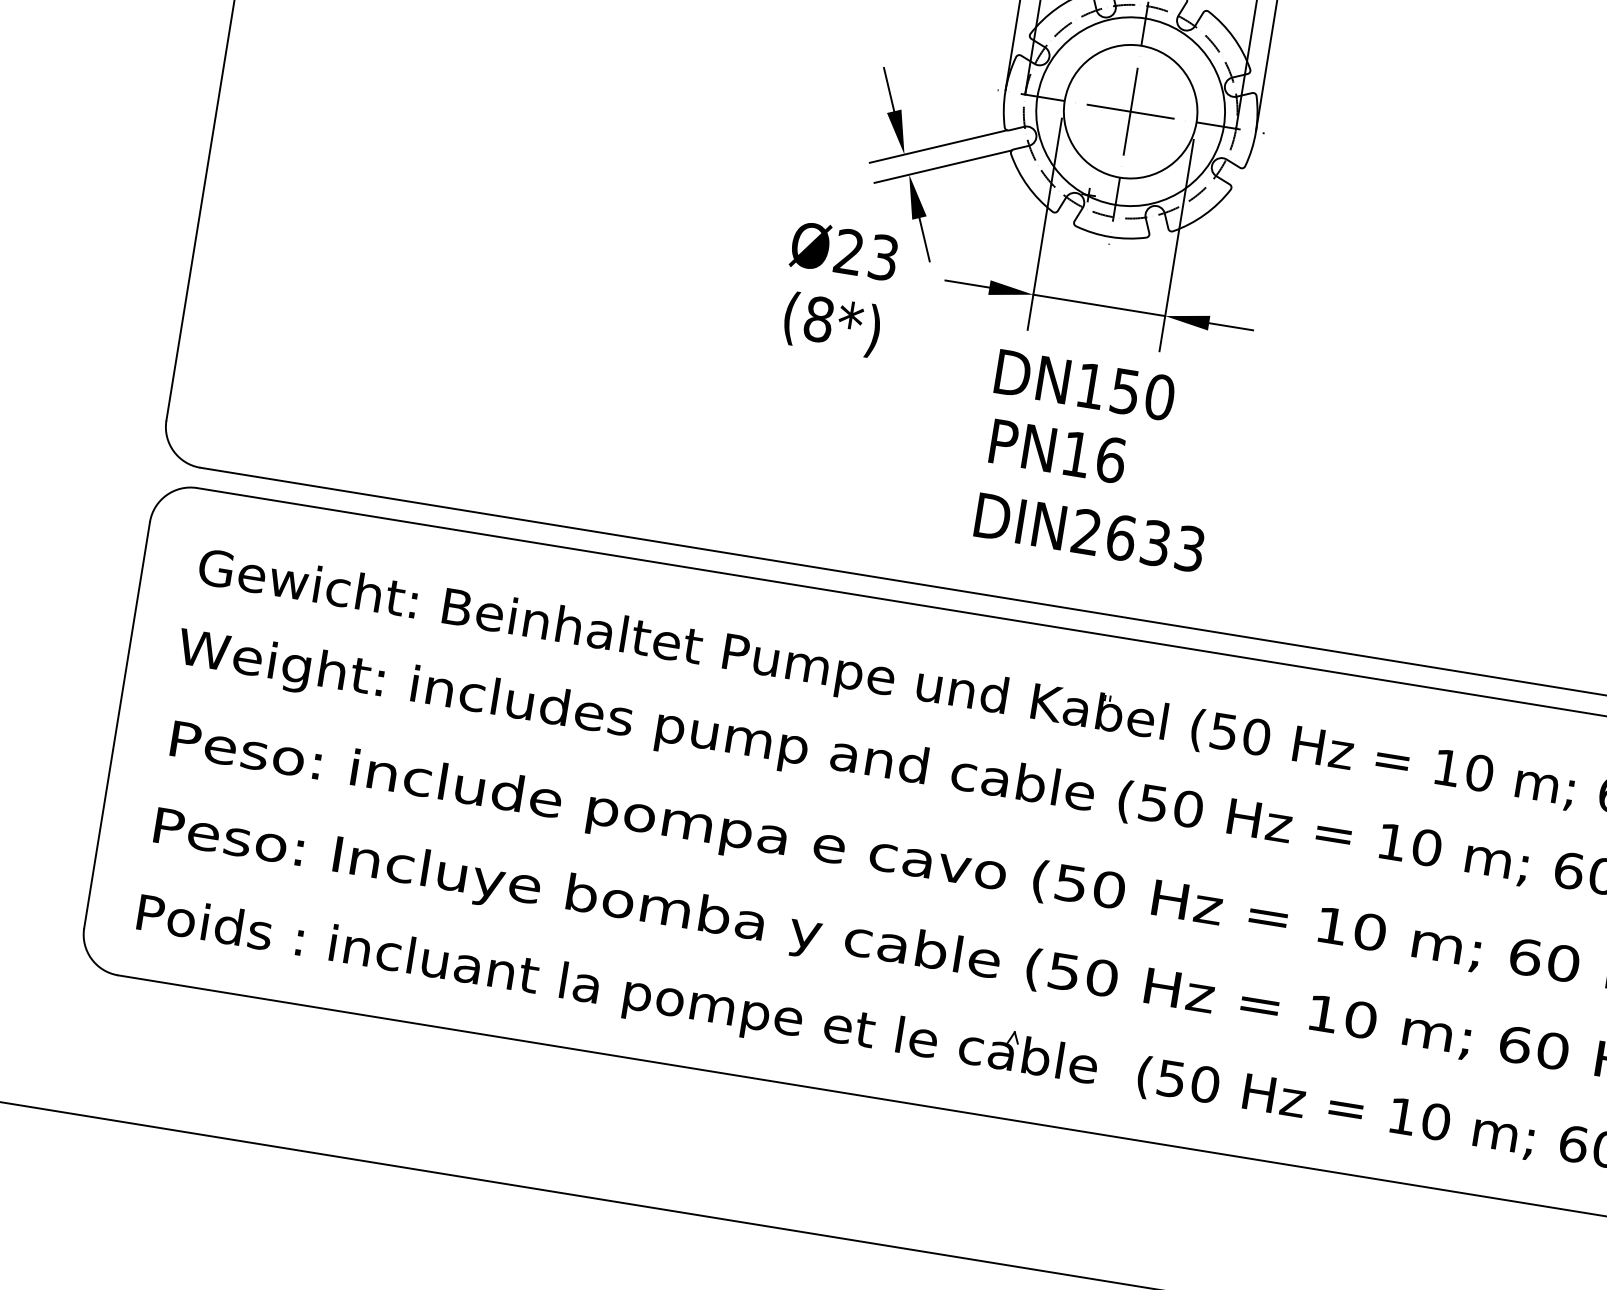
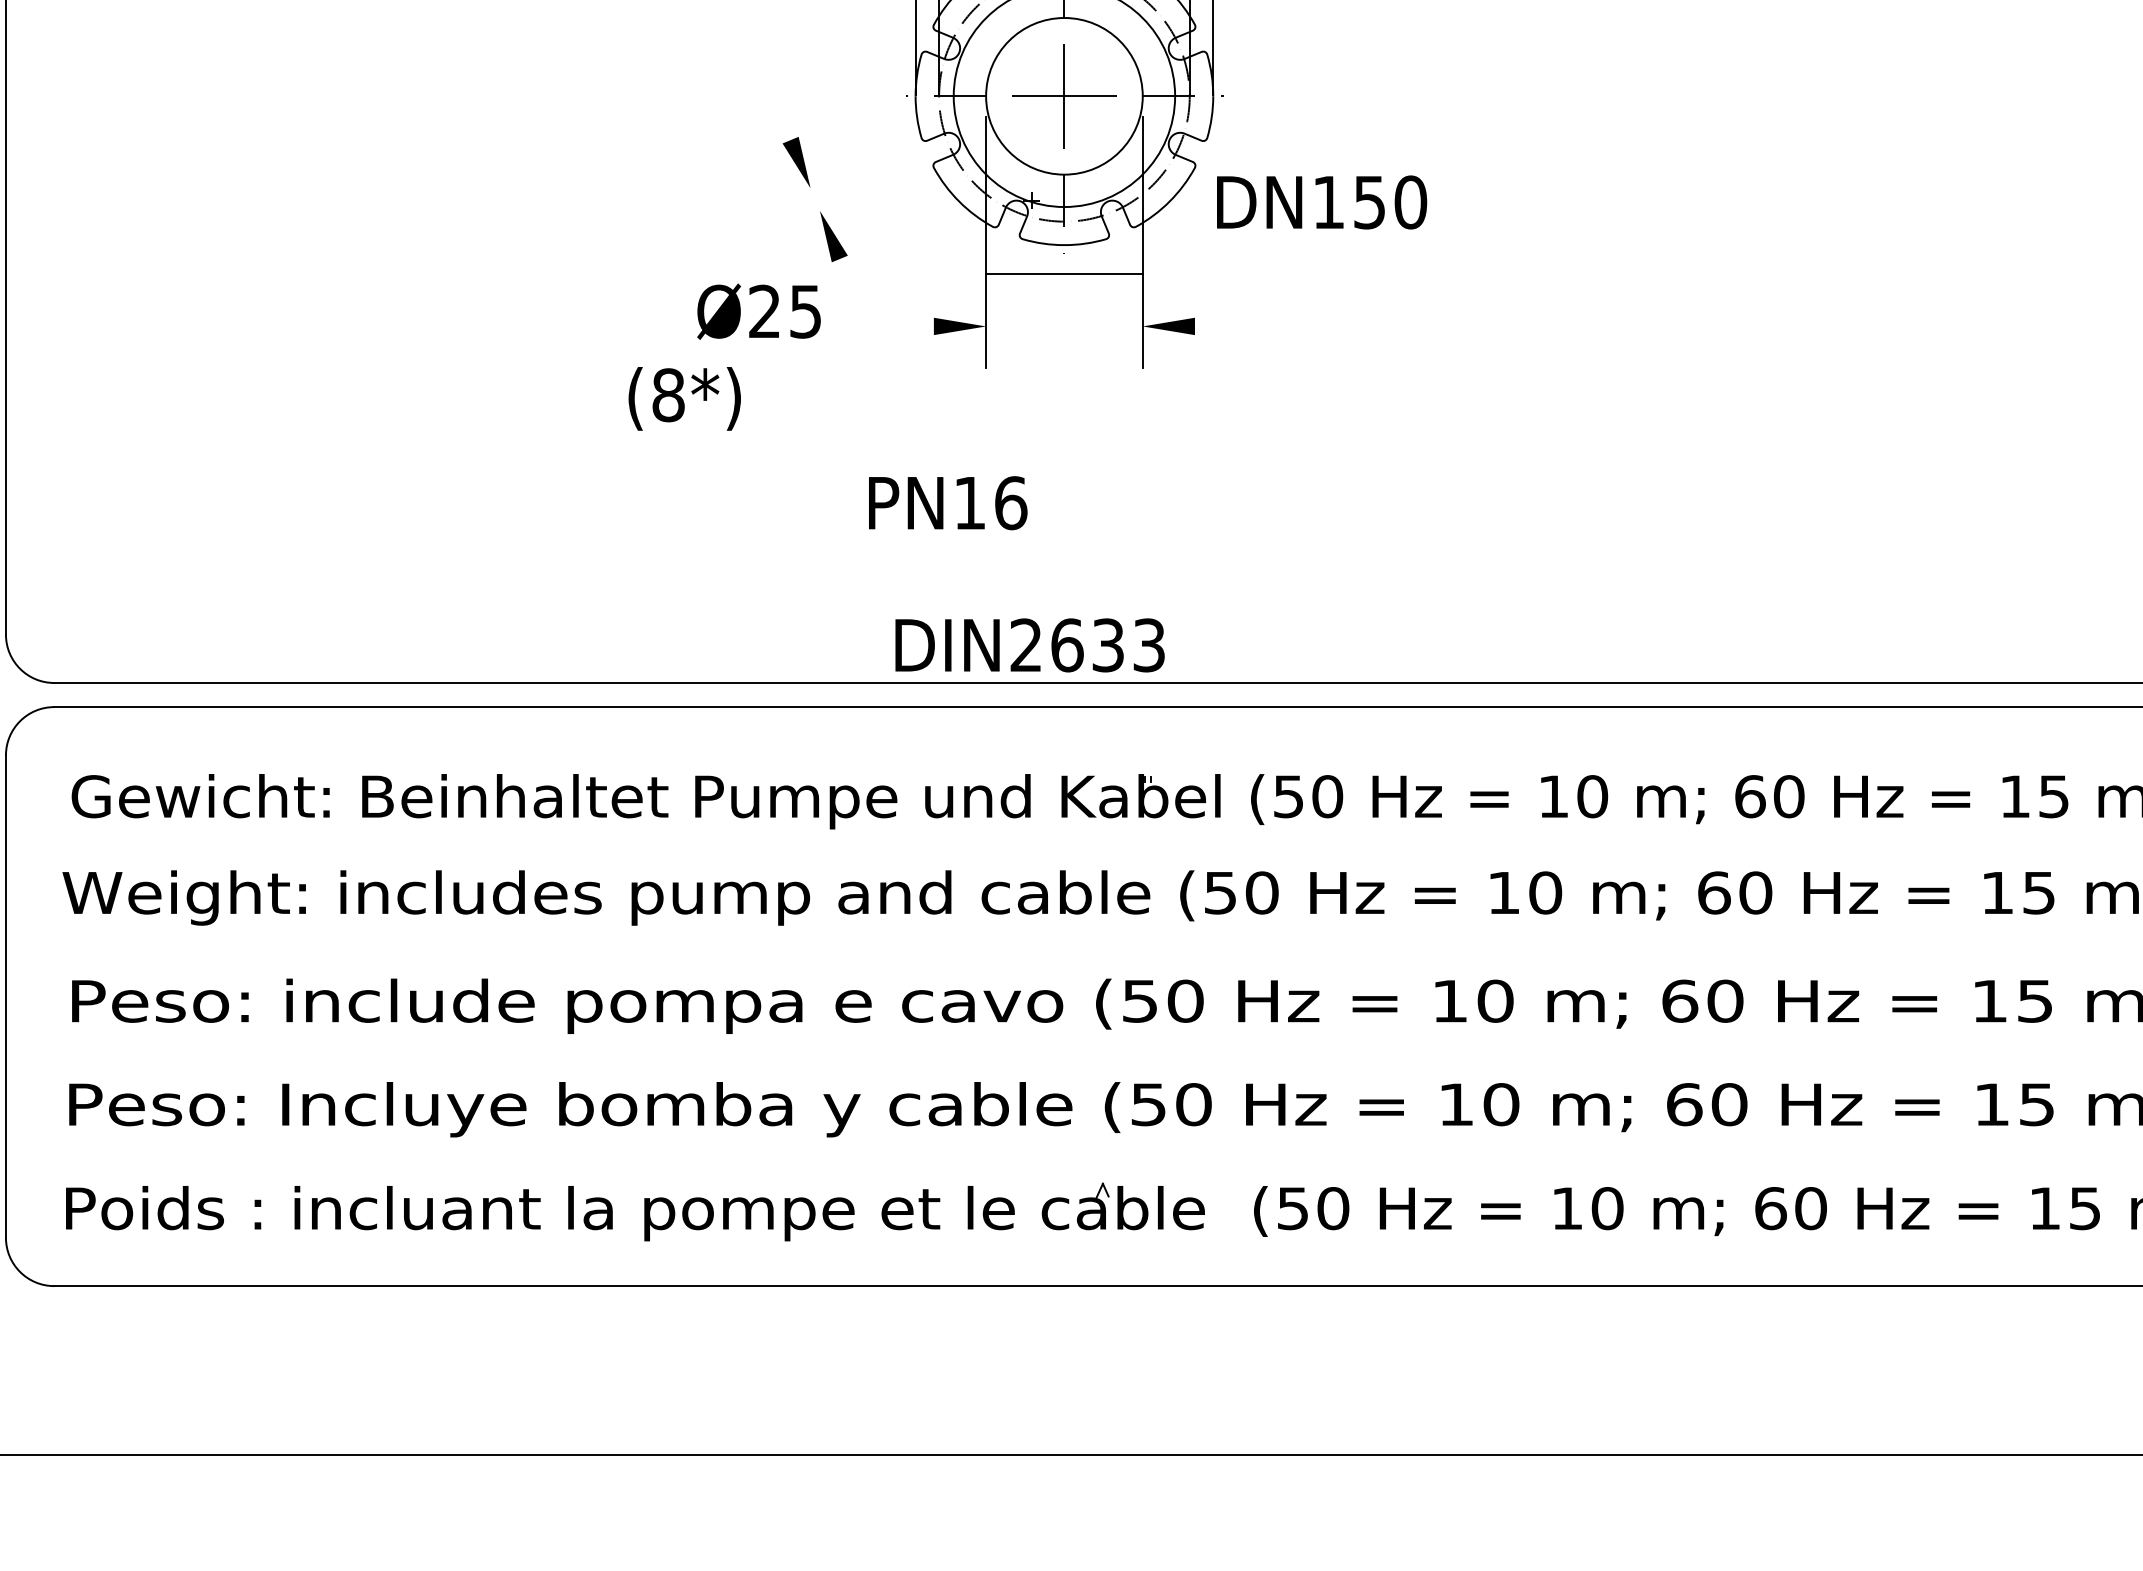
line: (889, 89) -> (780, 115), removed
line: (938, 146) -> (848, 172), removed
line: (943, 166) -> (857, 194), removed
line: (924, 239) -> (849, 283), removed
text: (883, 257) -> (805, 311), Ø23 -> Ø25
line: (967, 284) -> (907, 326), removed
line: (1099, 305) -> (1064, 274), moved
text: (831, 324) -> (684, 398), moved
line: (1230, 326) -> (1220, 326), removed
text: (1085, 385) -> (1322, 202), moved
text: (1058, 451) -> (948, 503), moved
text: (1089, 532) -> (1029, 645), moved

